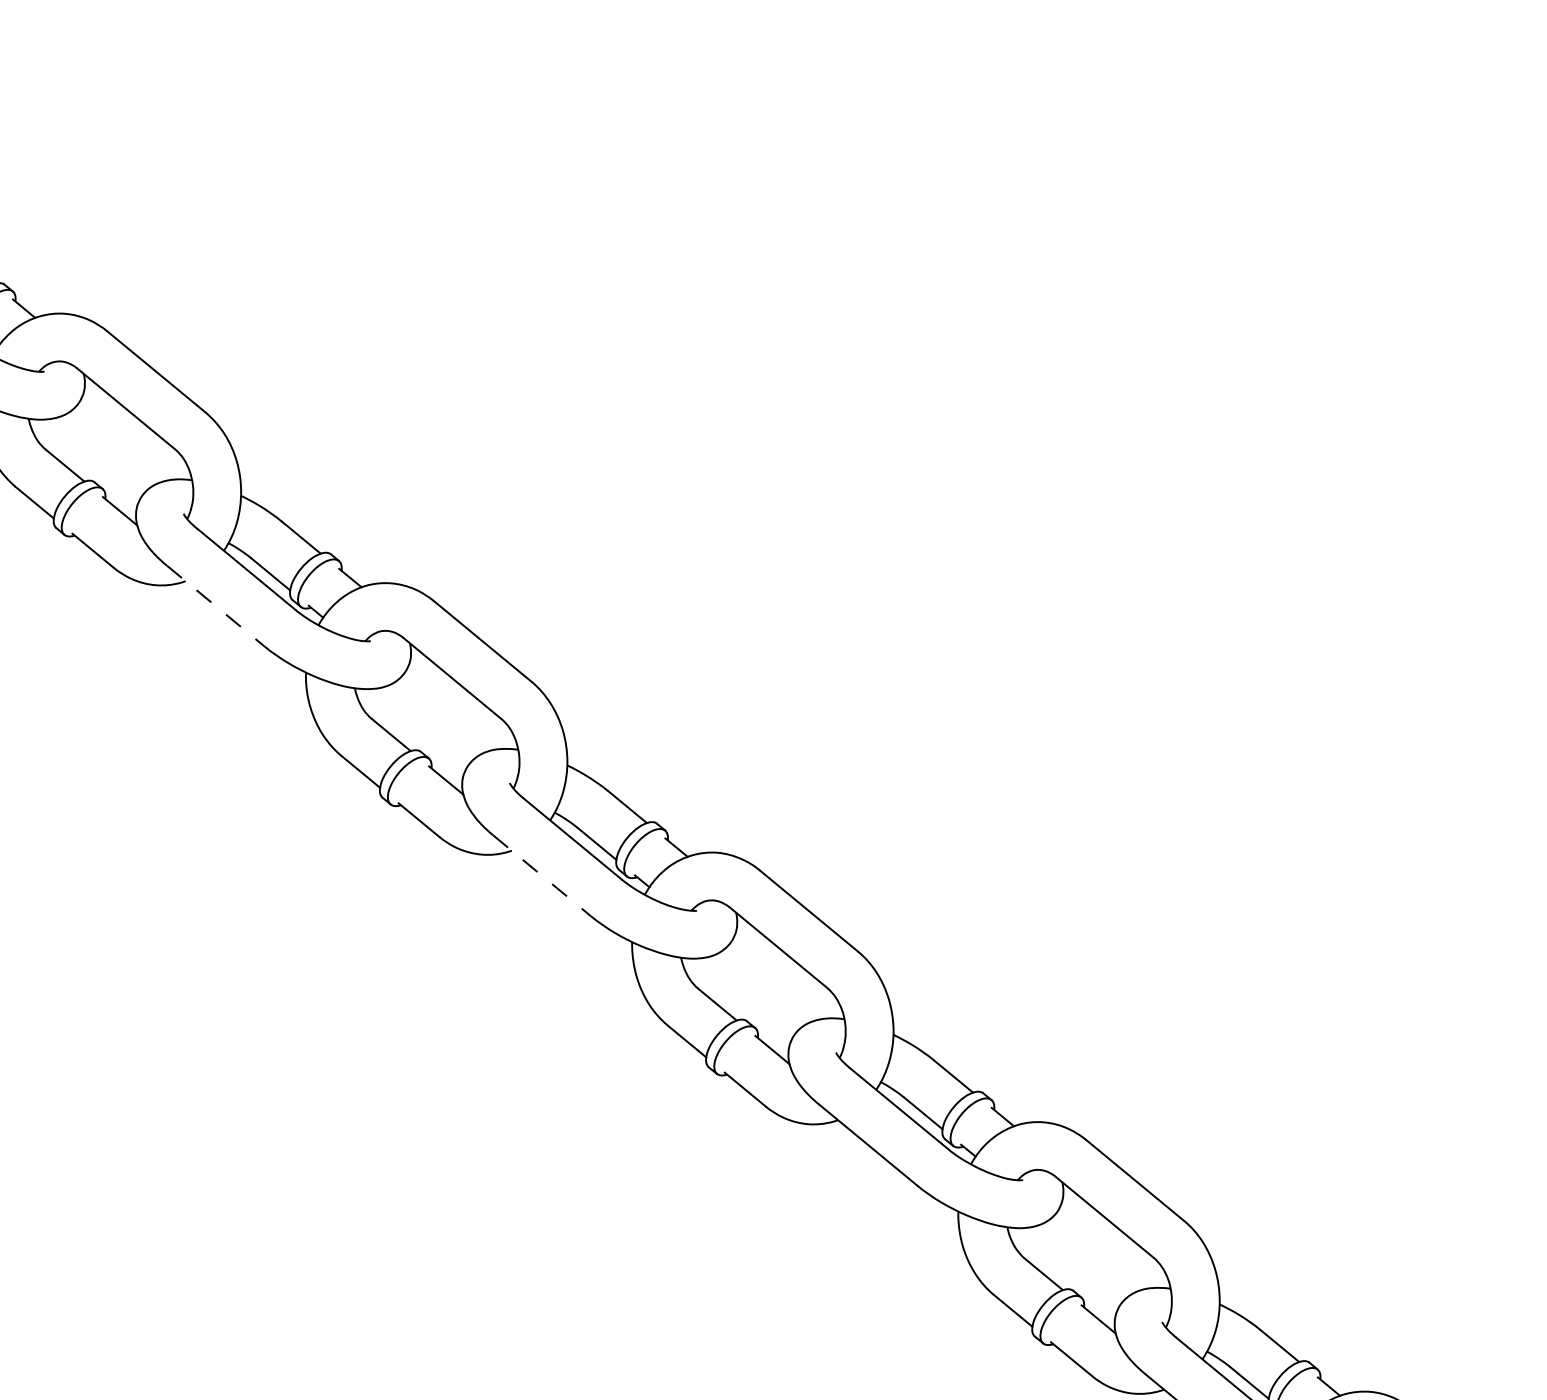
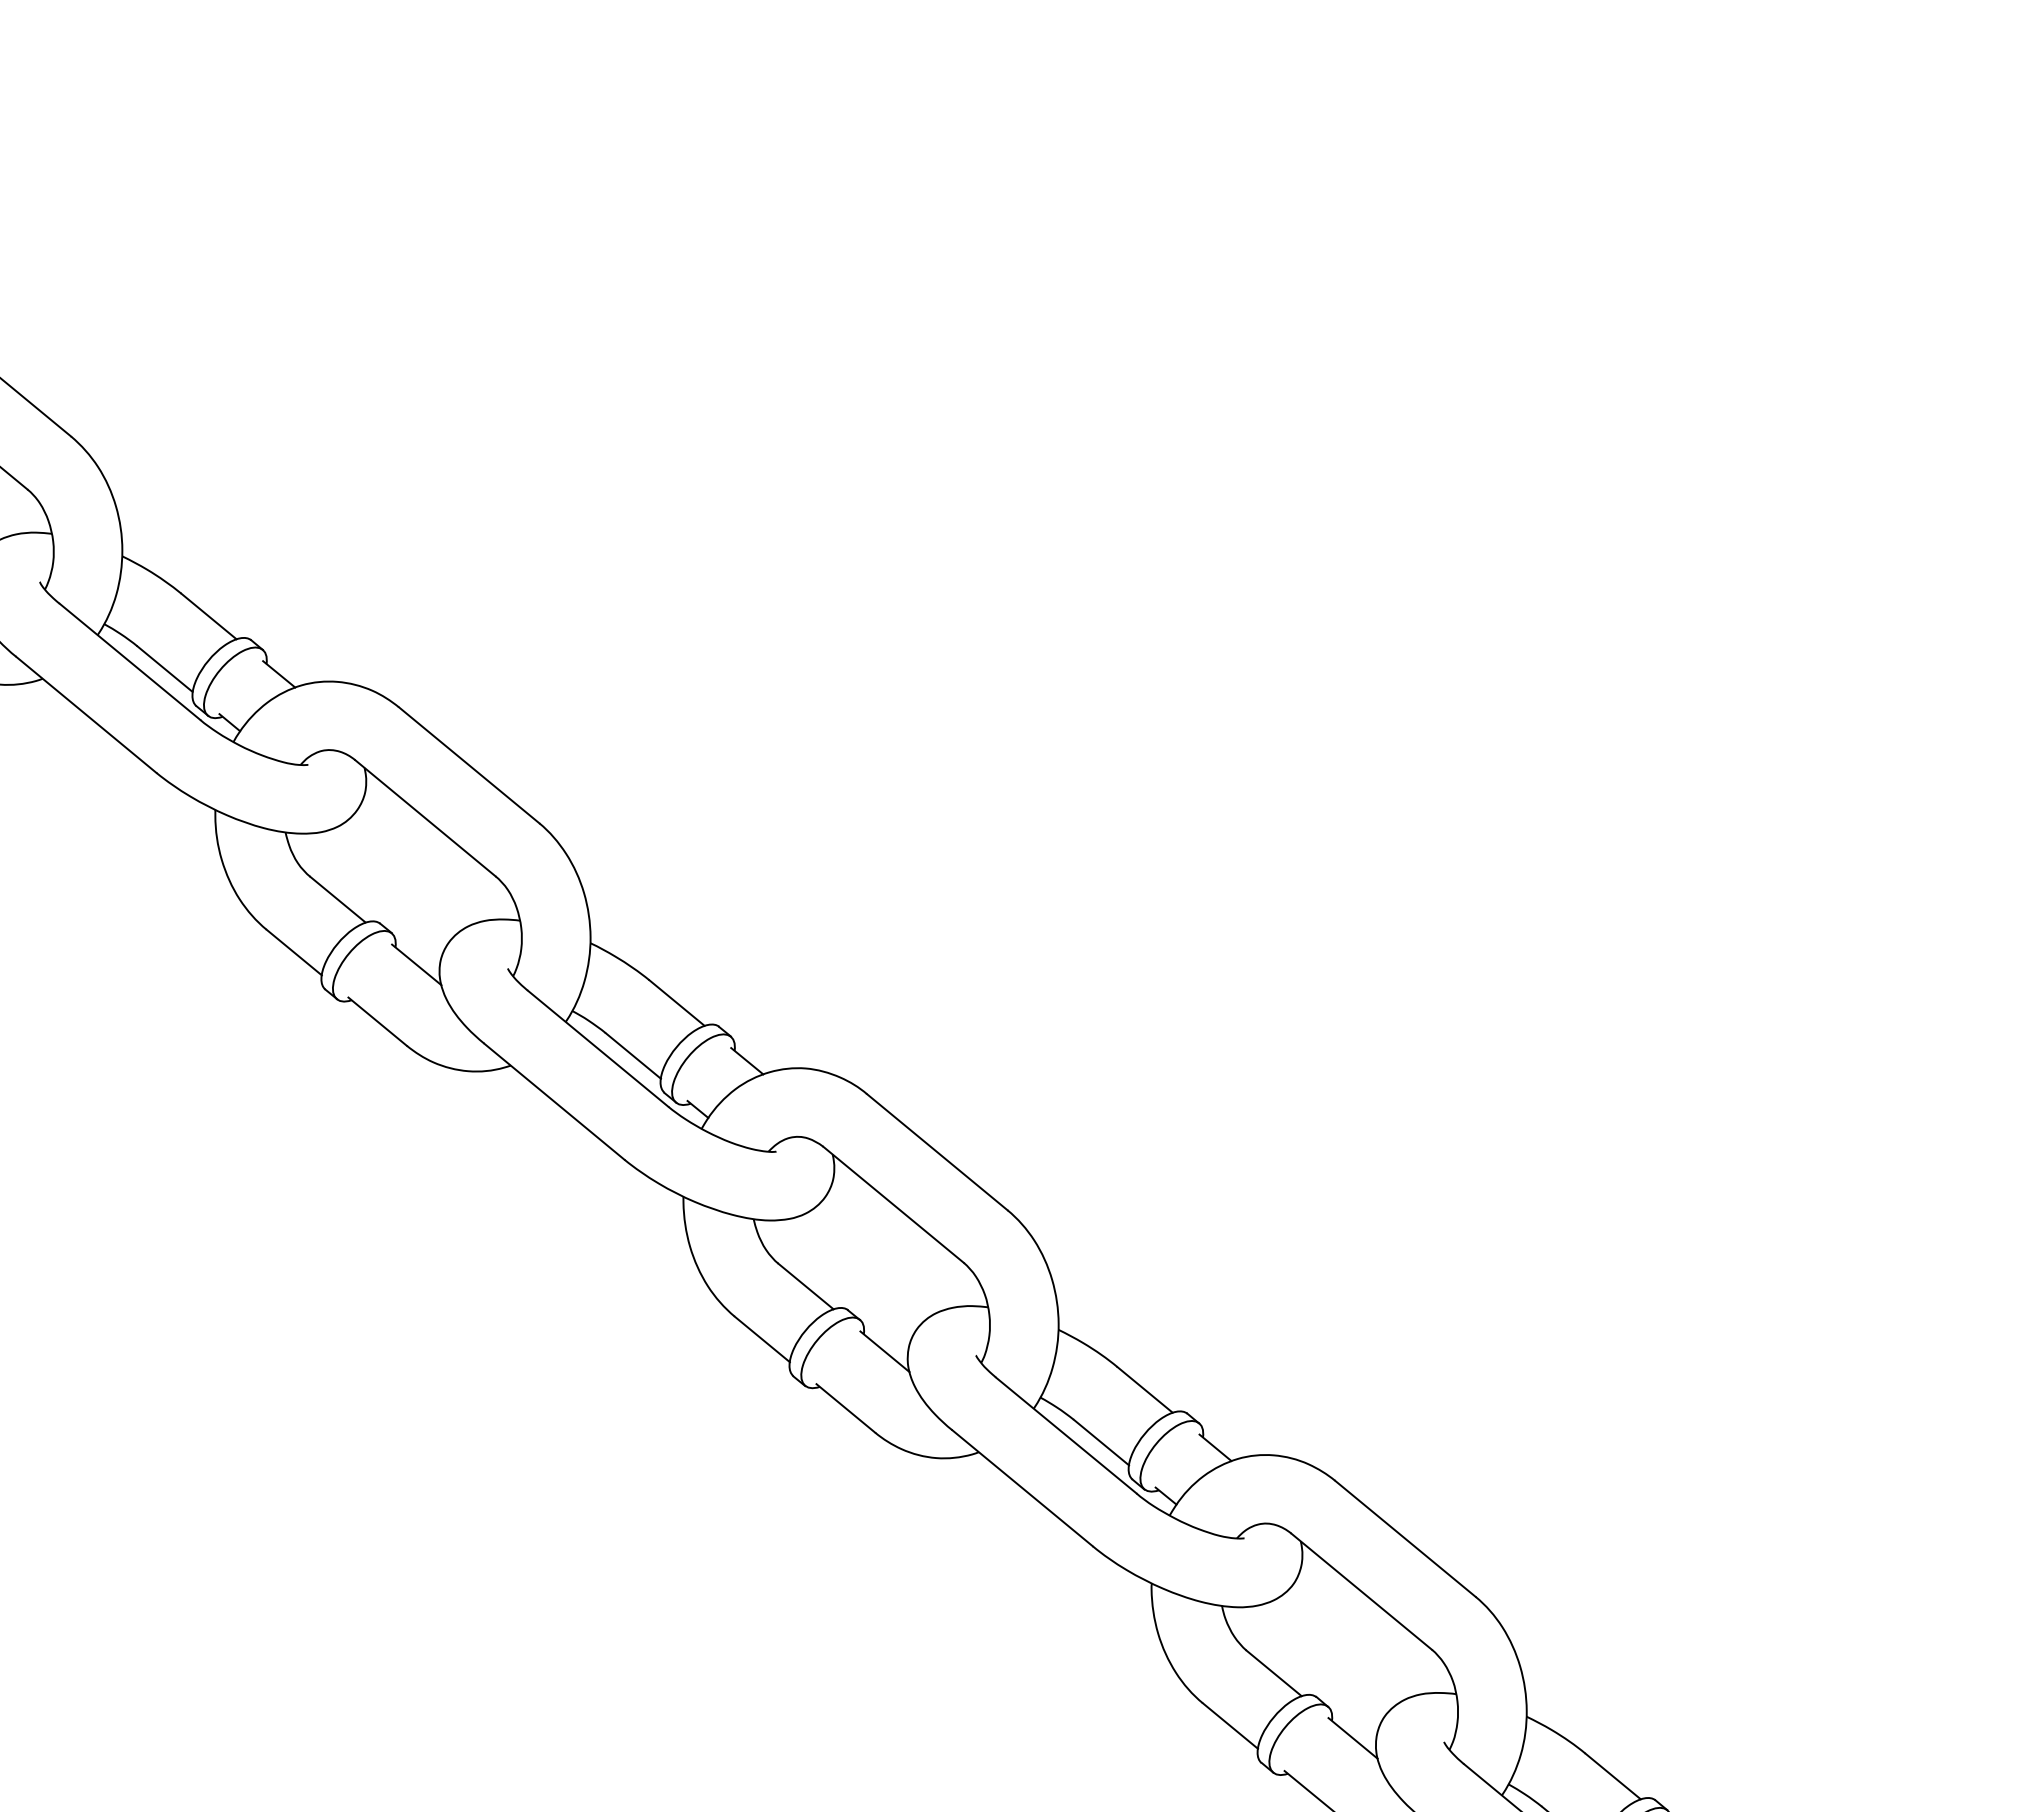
line: (216, 606) -> (86, 715), dashed -> solid
line: (542, 876) -> (554, 1102), dashed -> solid

